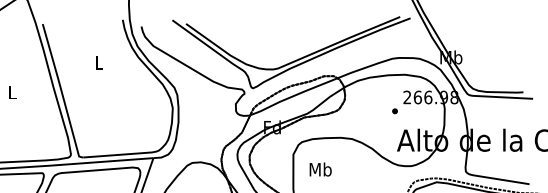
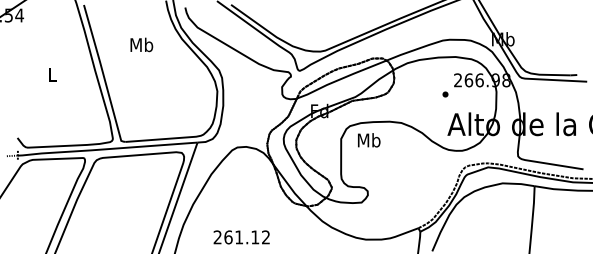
text: (98, 62) -> (141, 44), L -> Mb
text: (320, 169) -> (369, 140), moved

